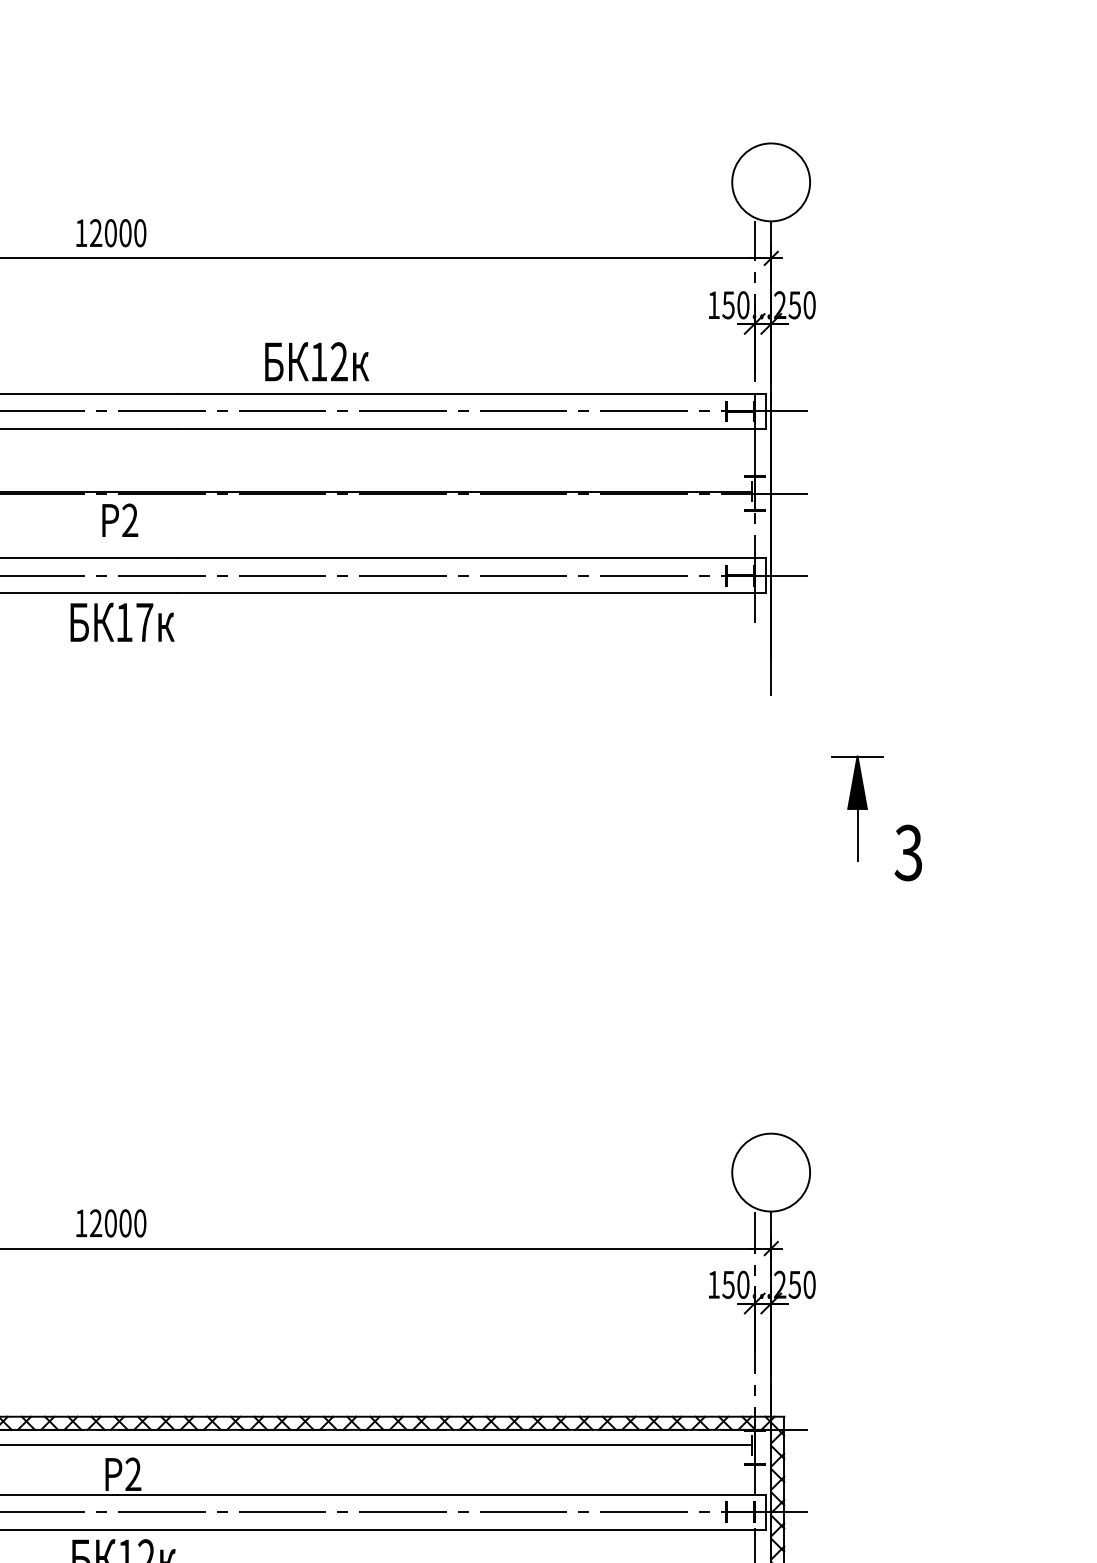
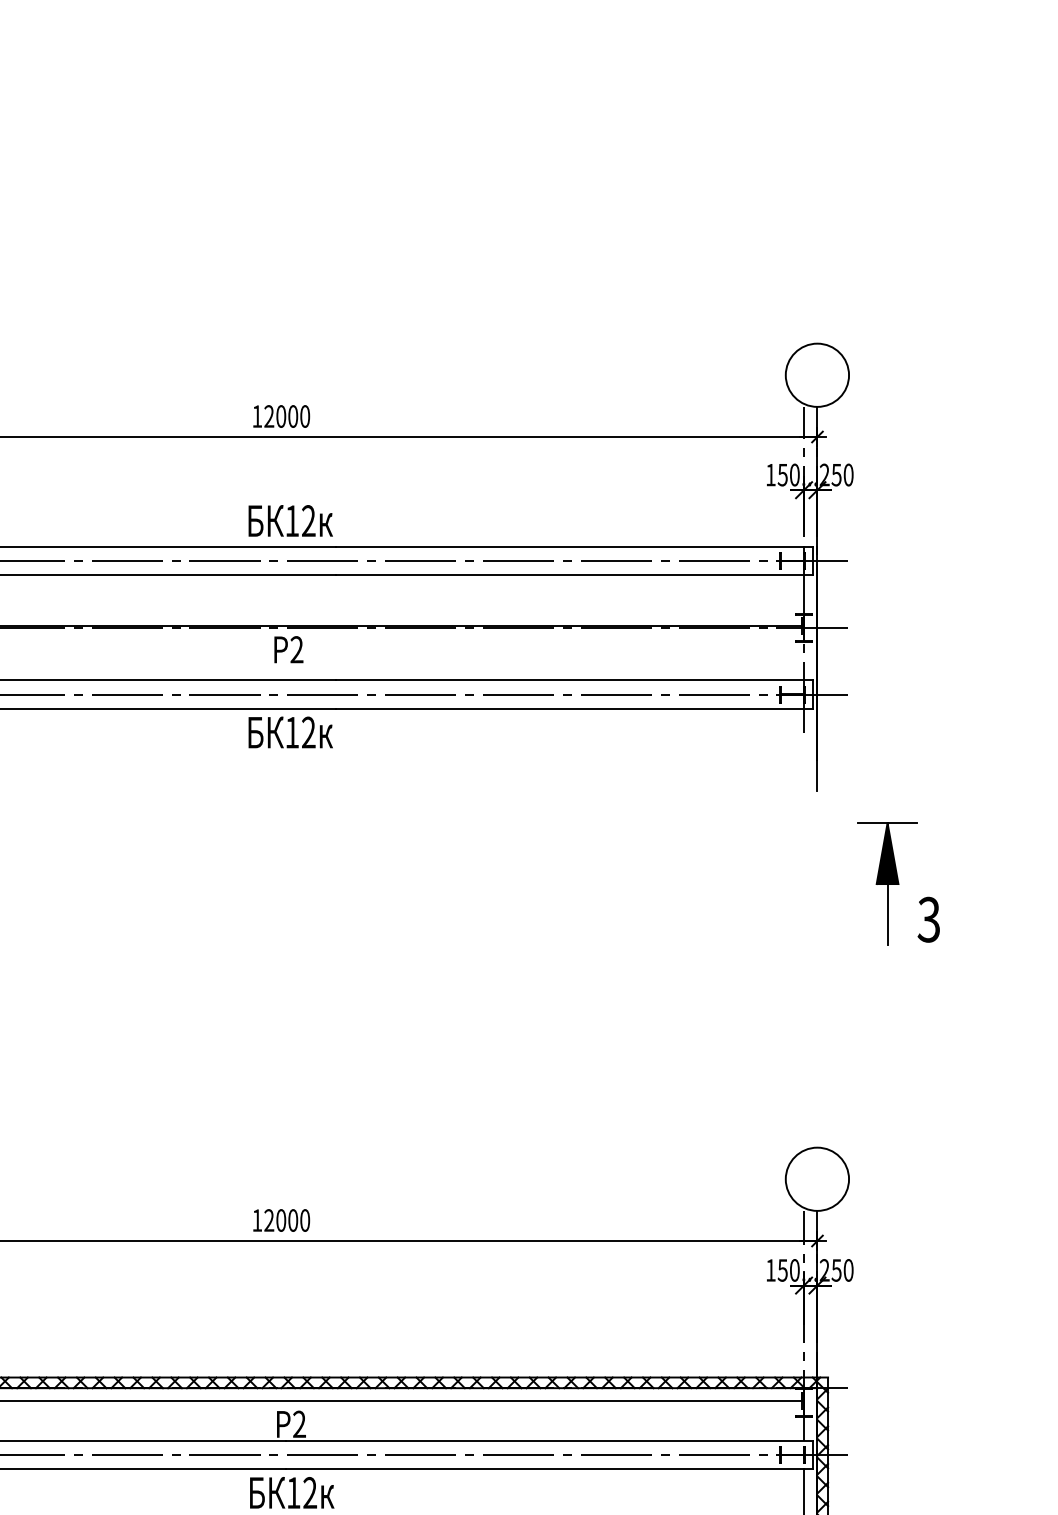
text: (316, 361) -> (290, 520), moved
text: (144, 622) -> (308, 732), 17 -> 12
part: (857, 808) -> (887, 883), size x1.43

